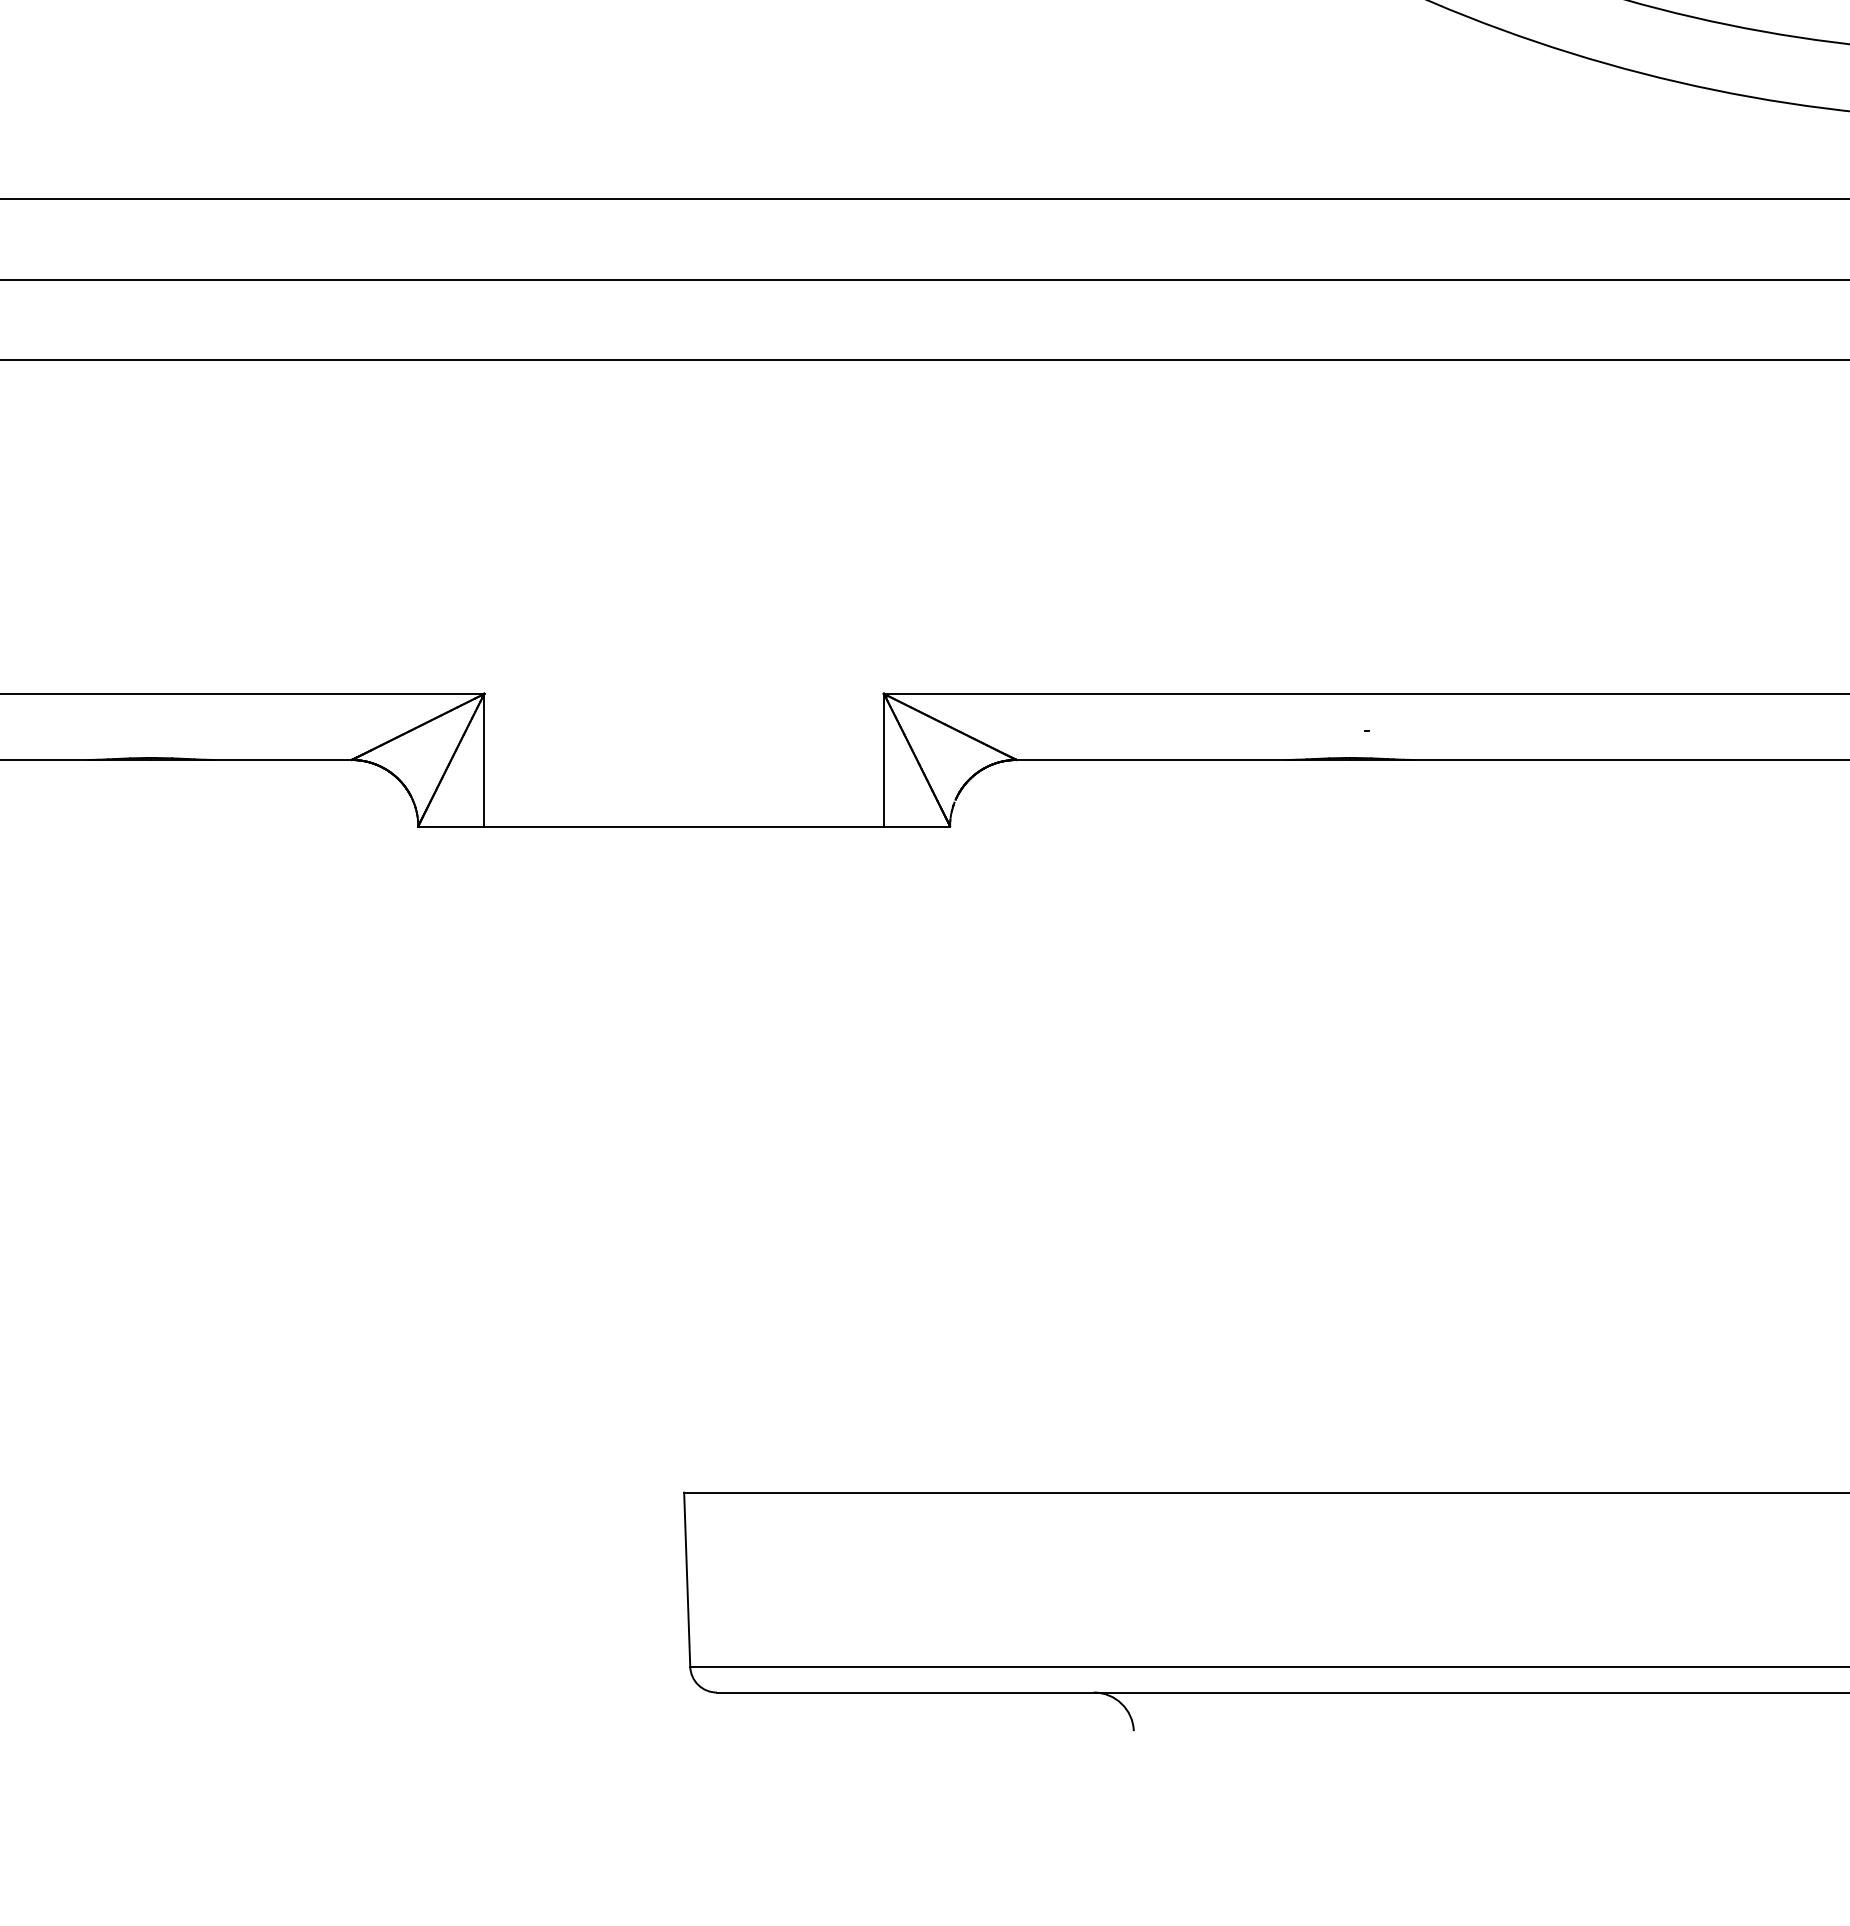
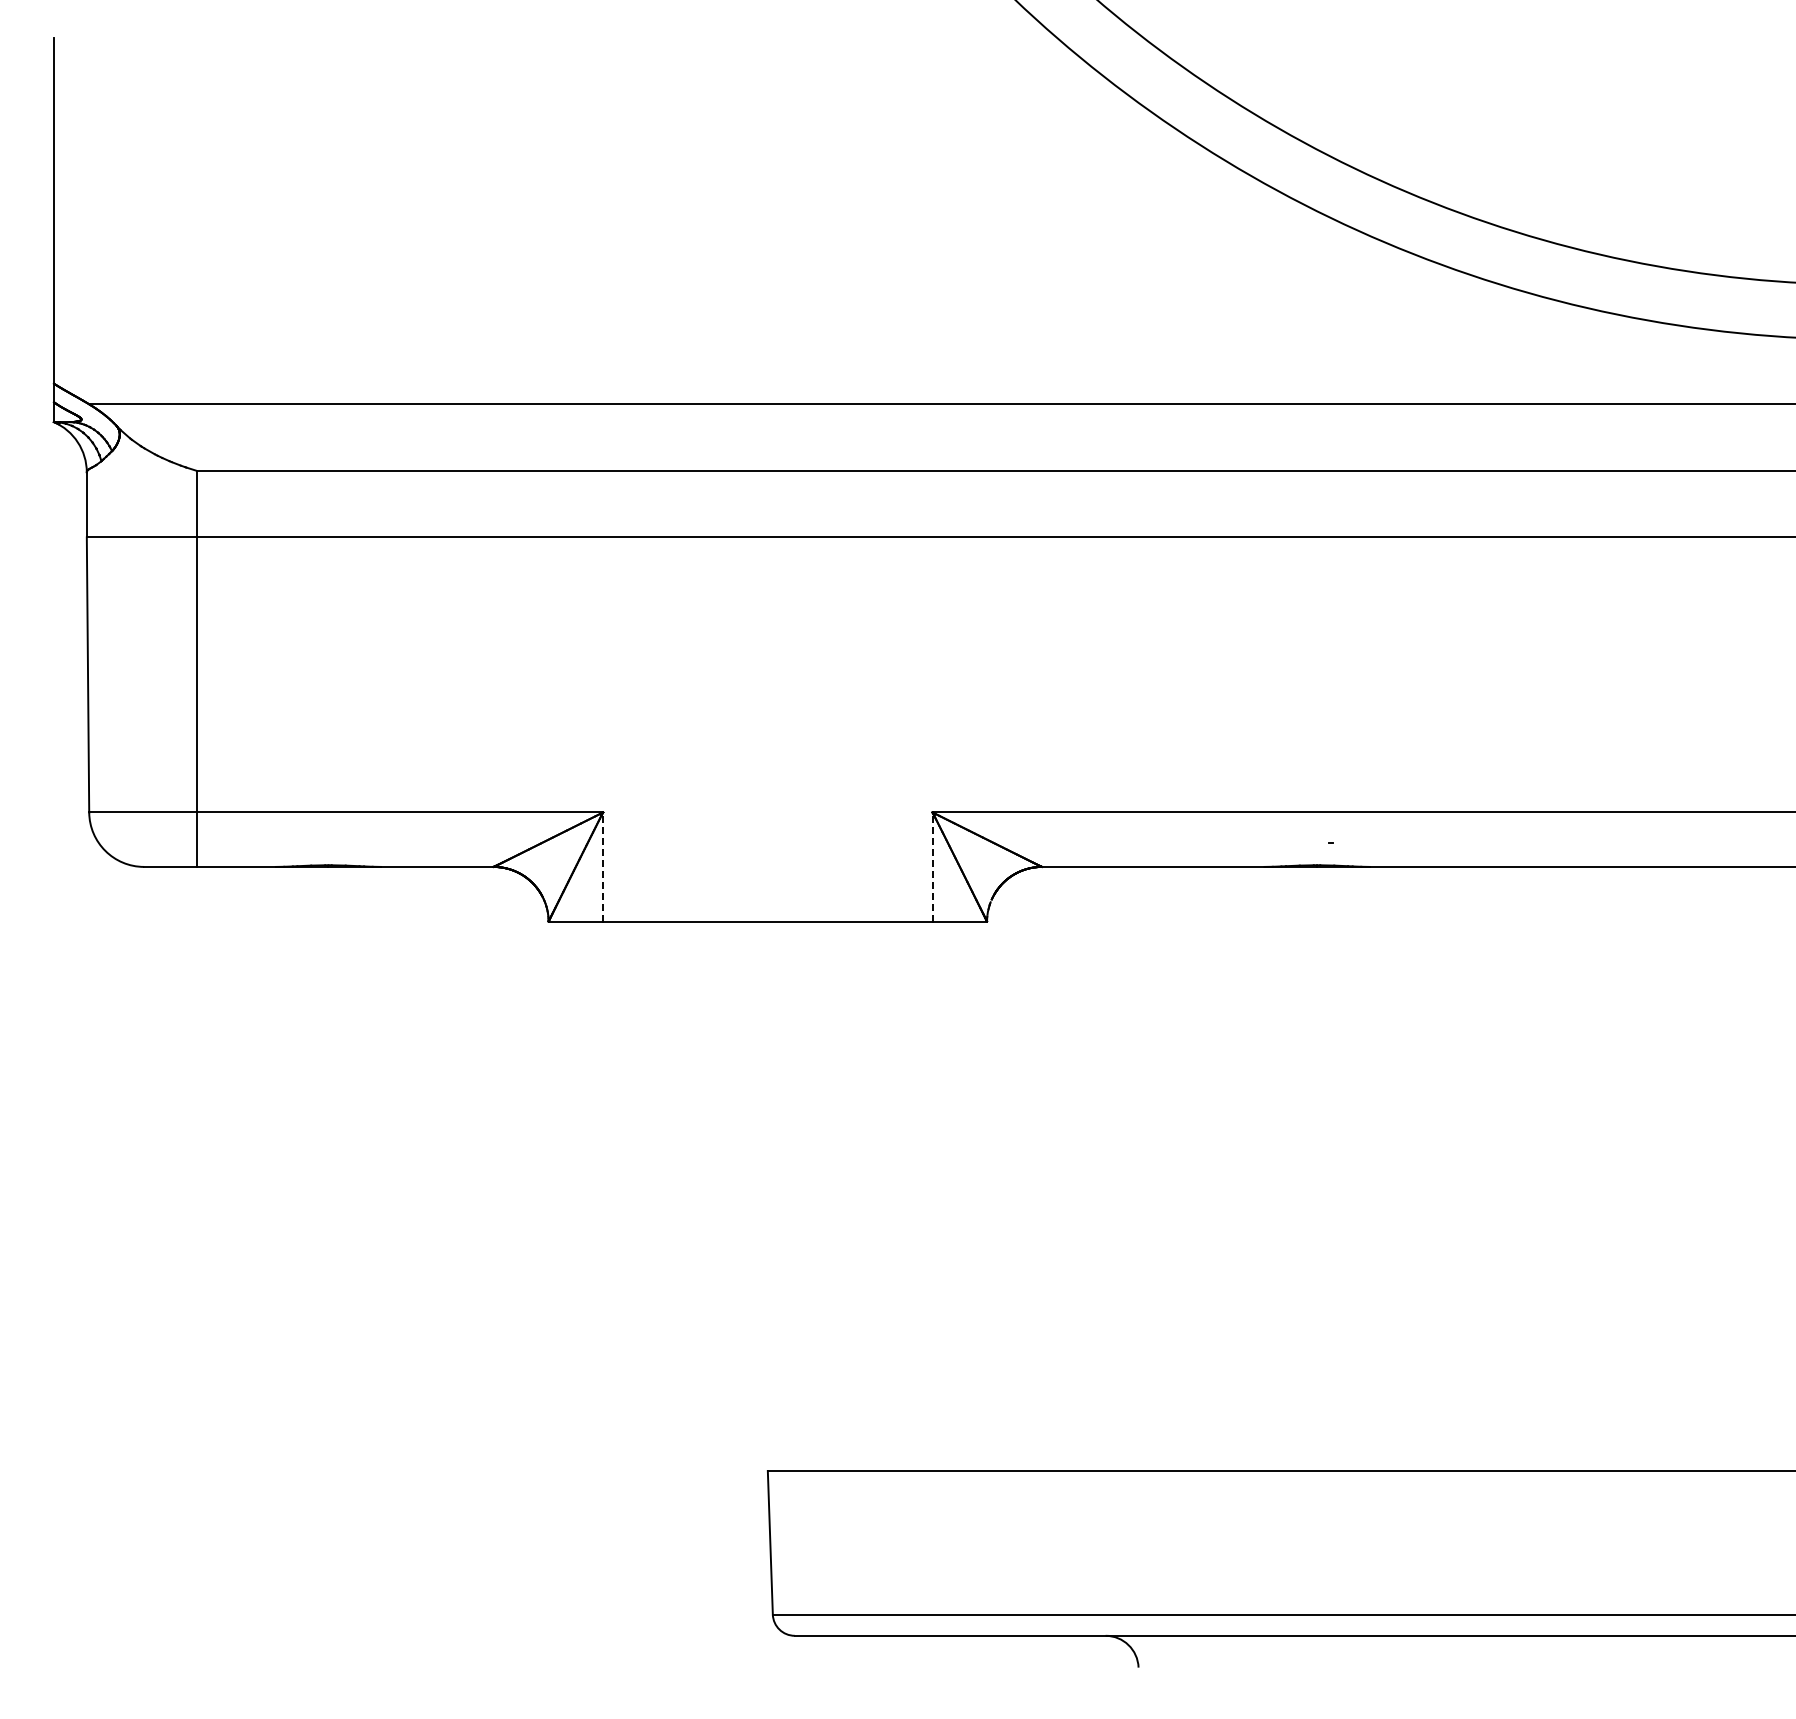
line: (484, 760) -> (603, 867), solid -> dashed
line: (883, 760) -> (932, 867), solid -> dashed

